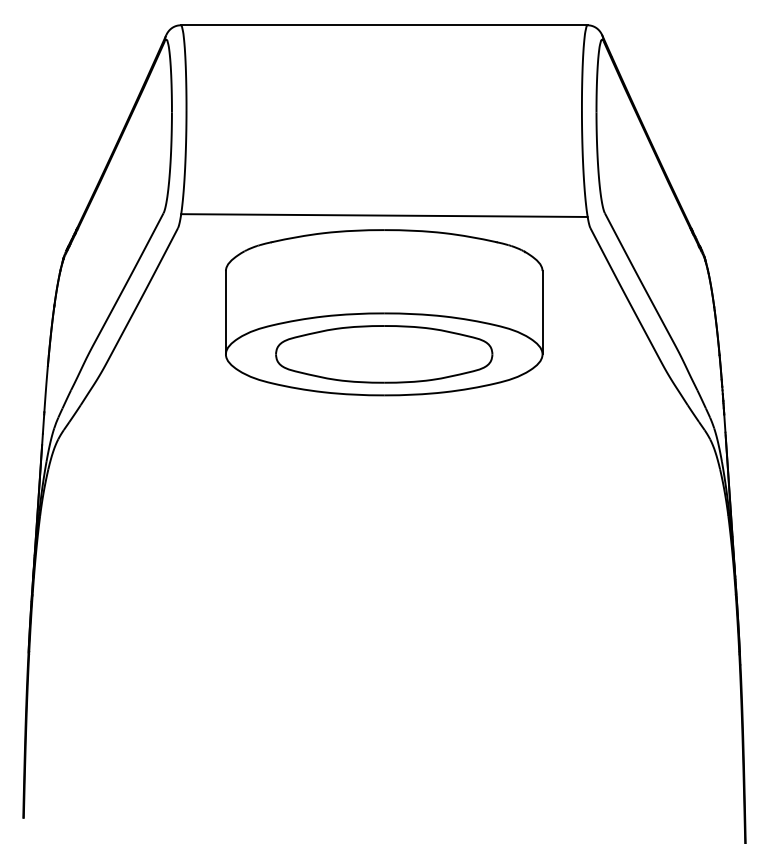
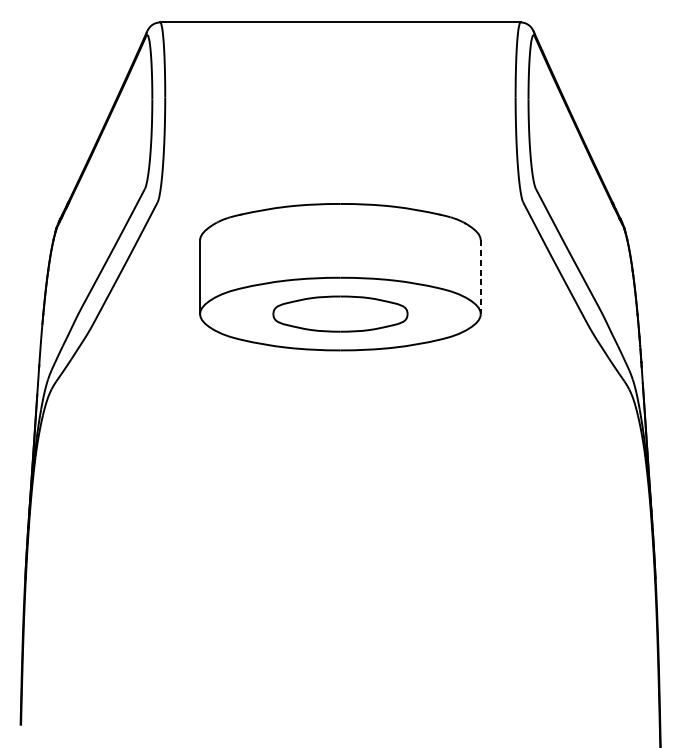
line: (384, 215) -> (340, 191), removed
line: (542, 312) -> (480, 276), solid -> dashed
part: (384, 354) -> (340, 314), size x0.7

